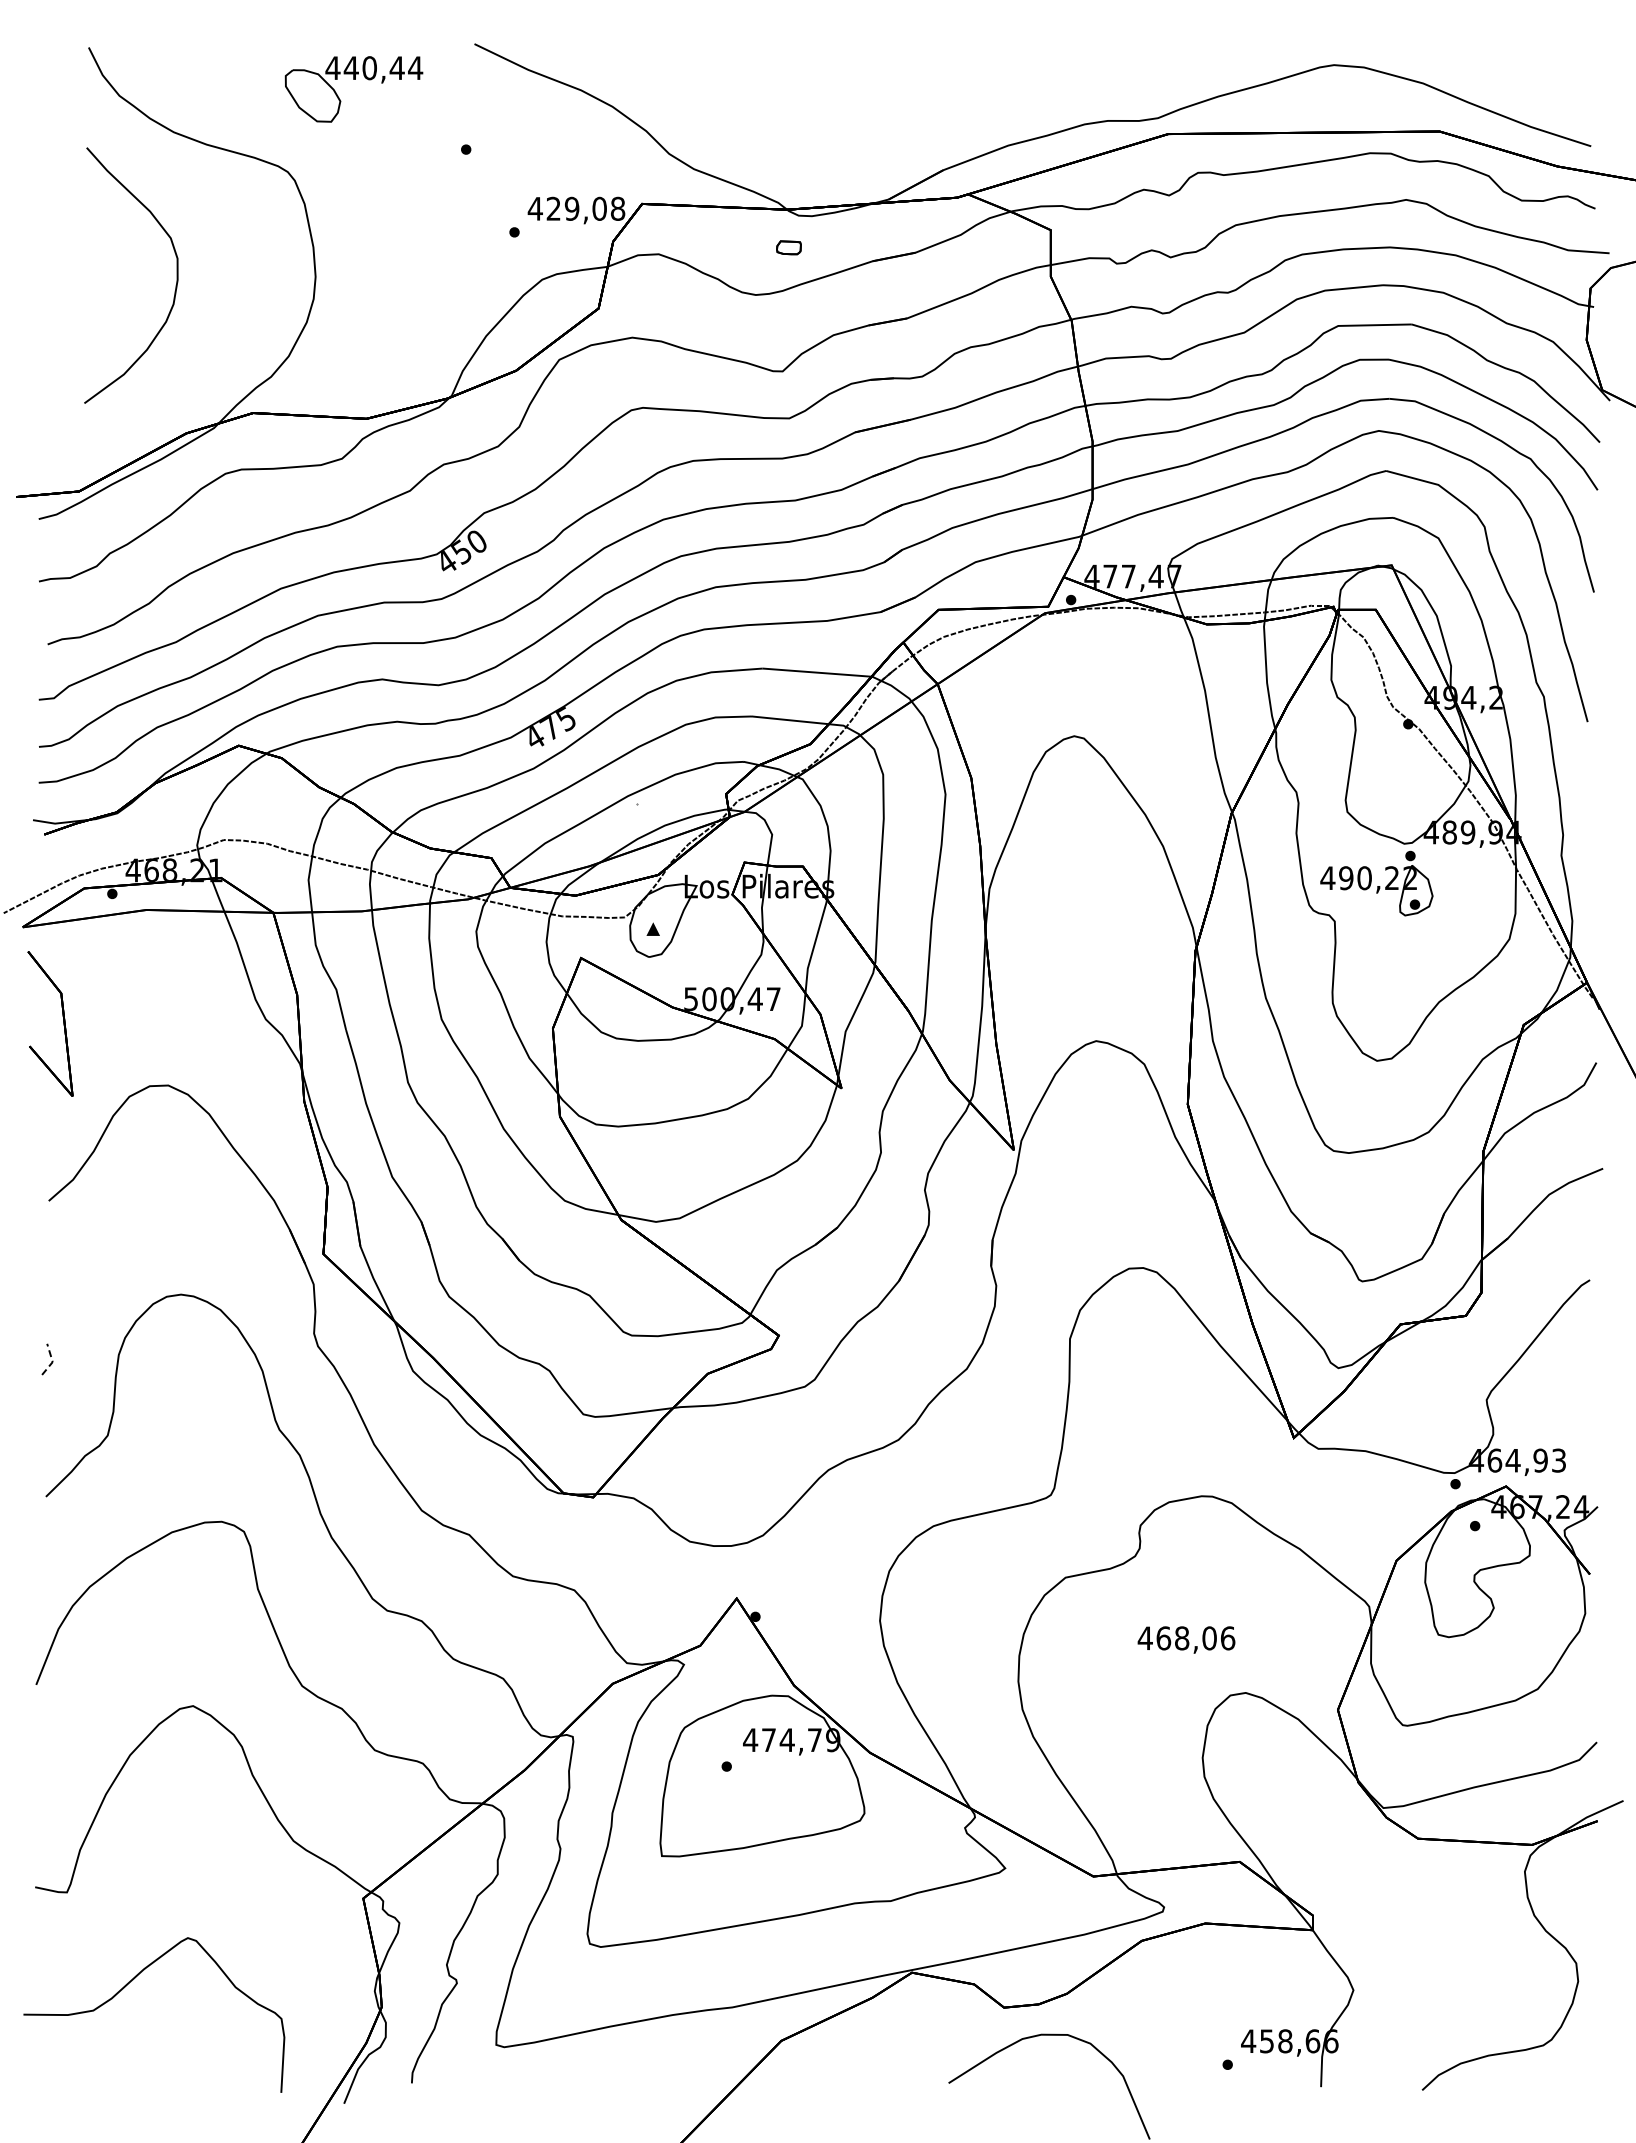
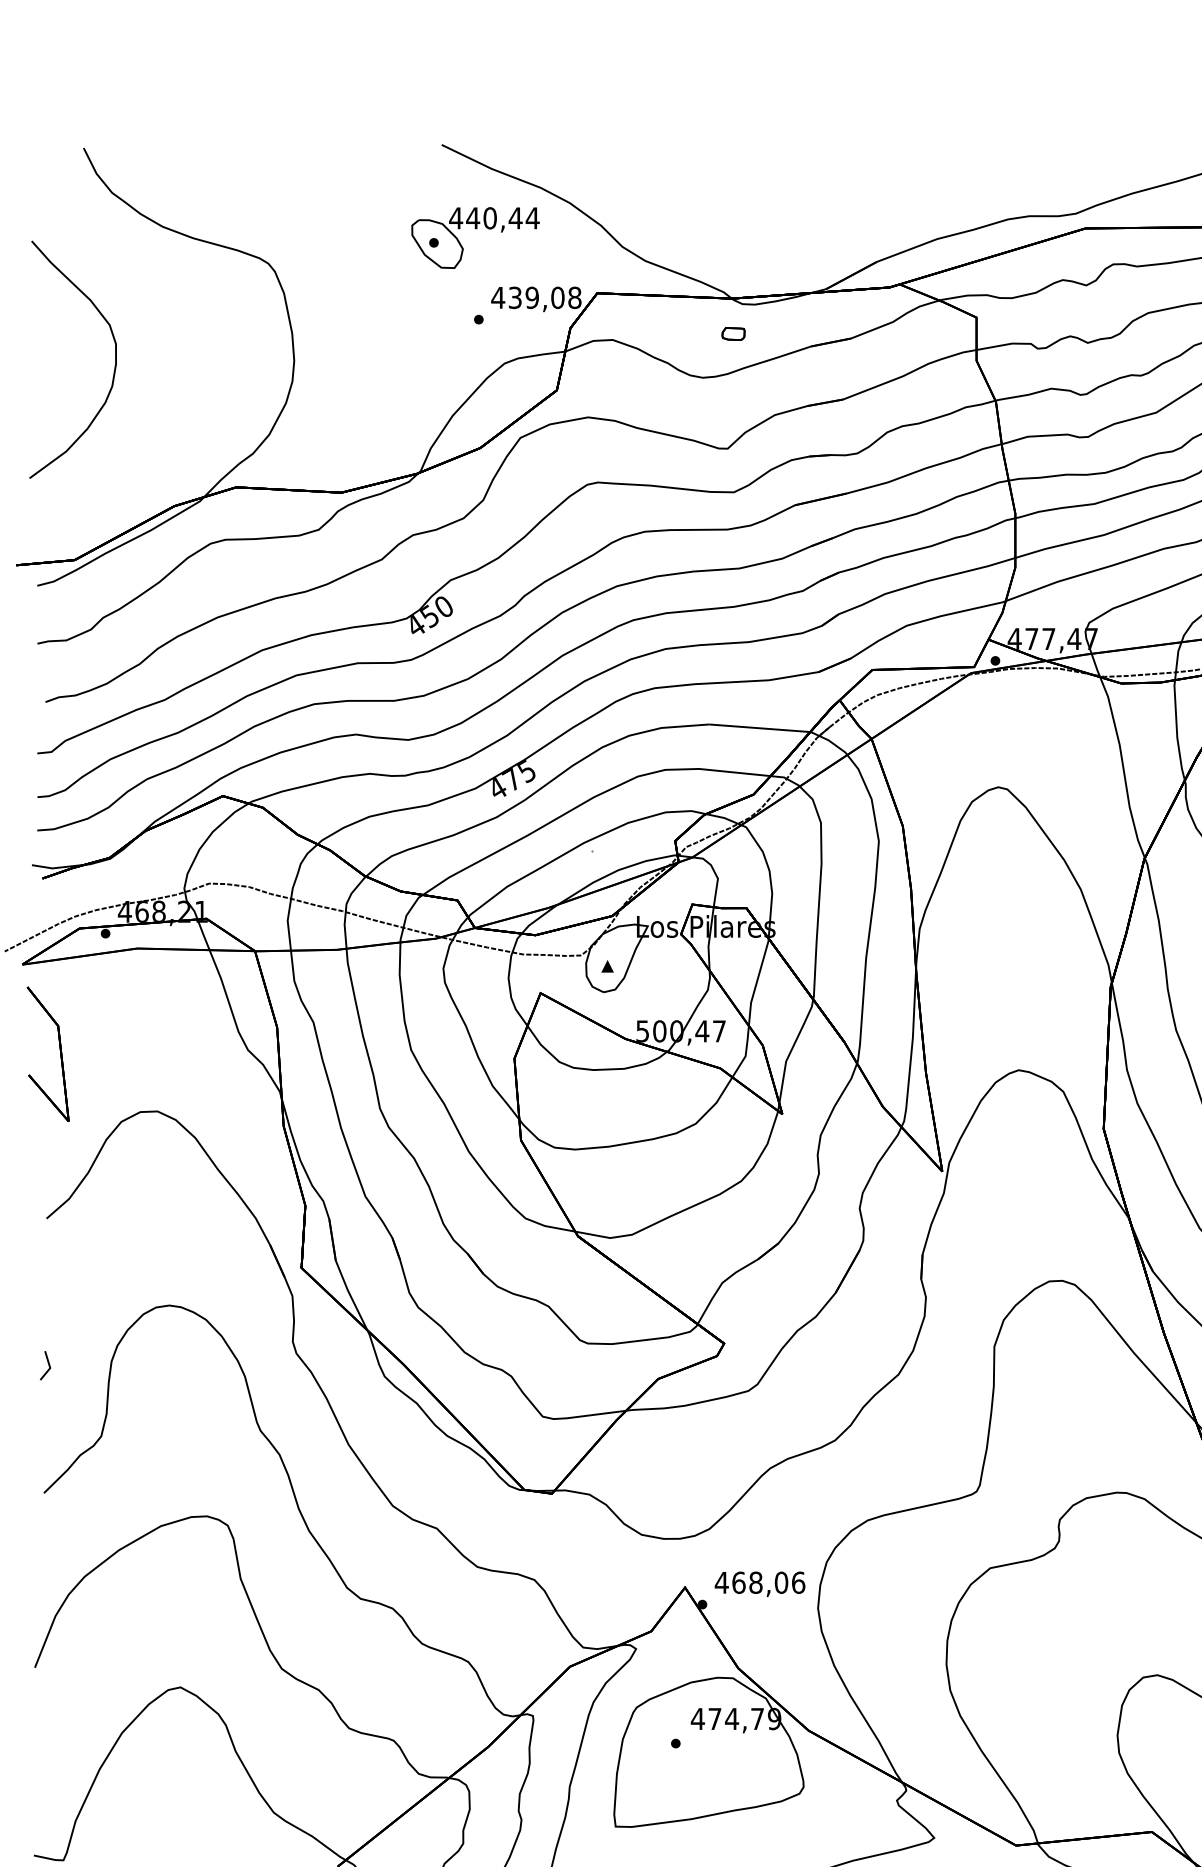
part: (353, 79) -> (475, 228), moved
text: (553, 208) -> (515, 297), 429,08 -> 439,08
curve: (176, 275) -> (115, 359), moved
line: (52, 1361) -> (50, 1367), dashed -> solid
text: (1186, 1639) -> (760, 1583), moved

